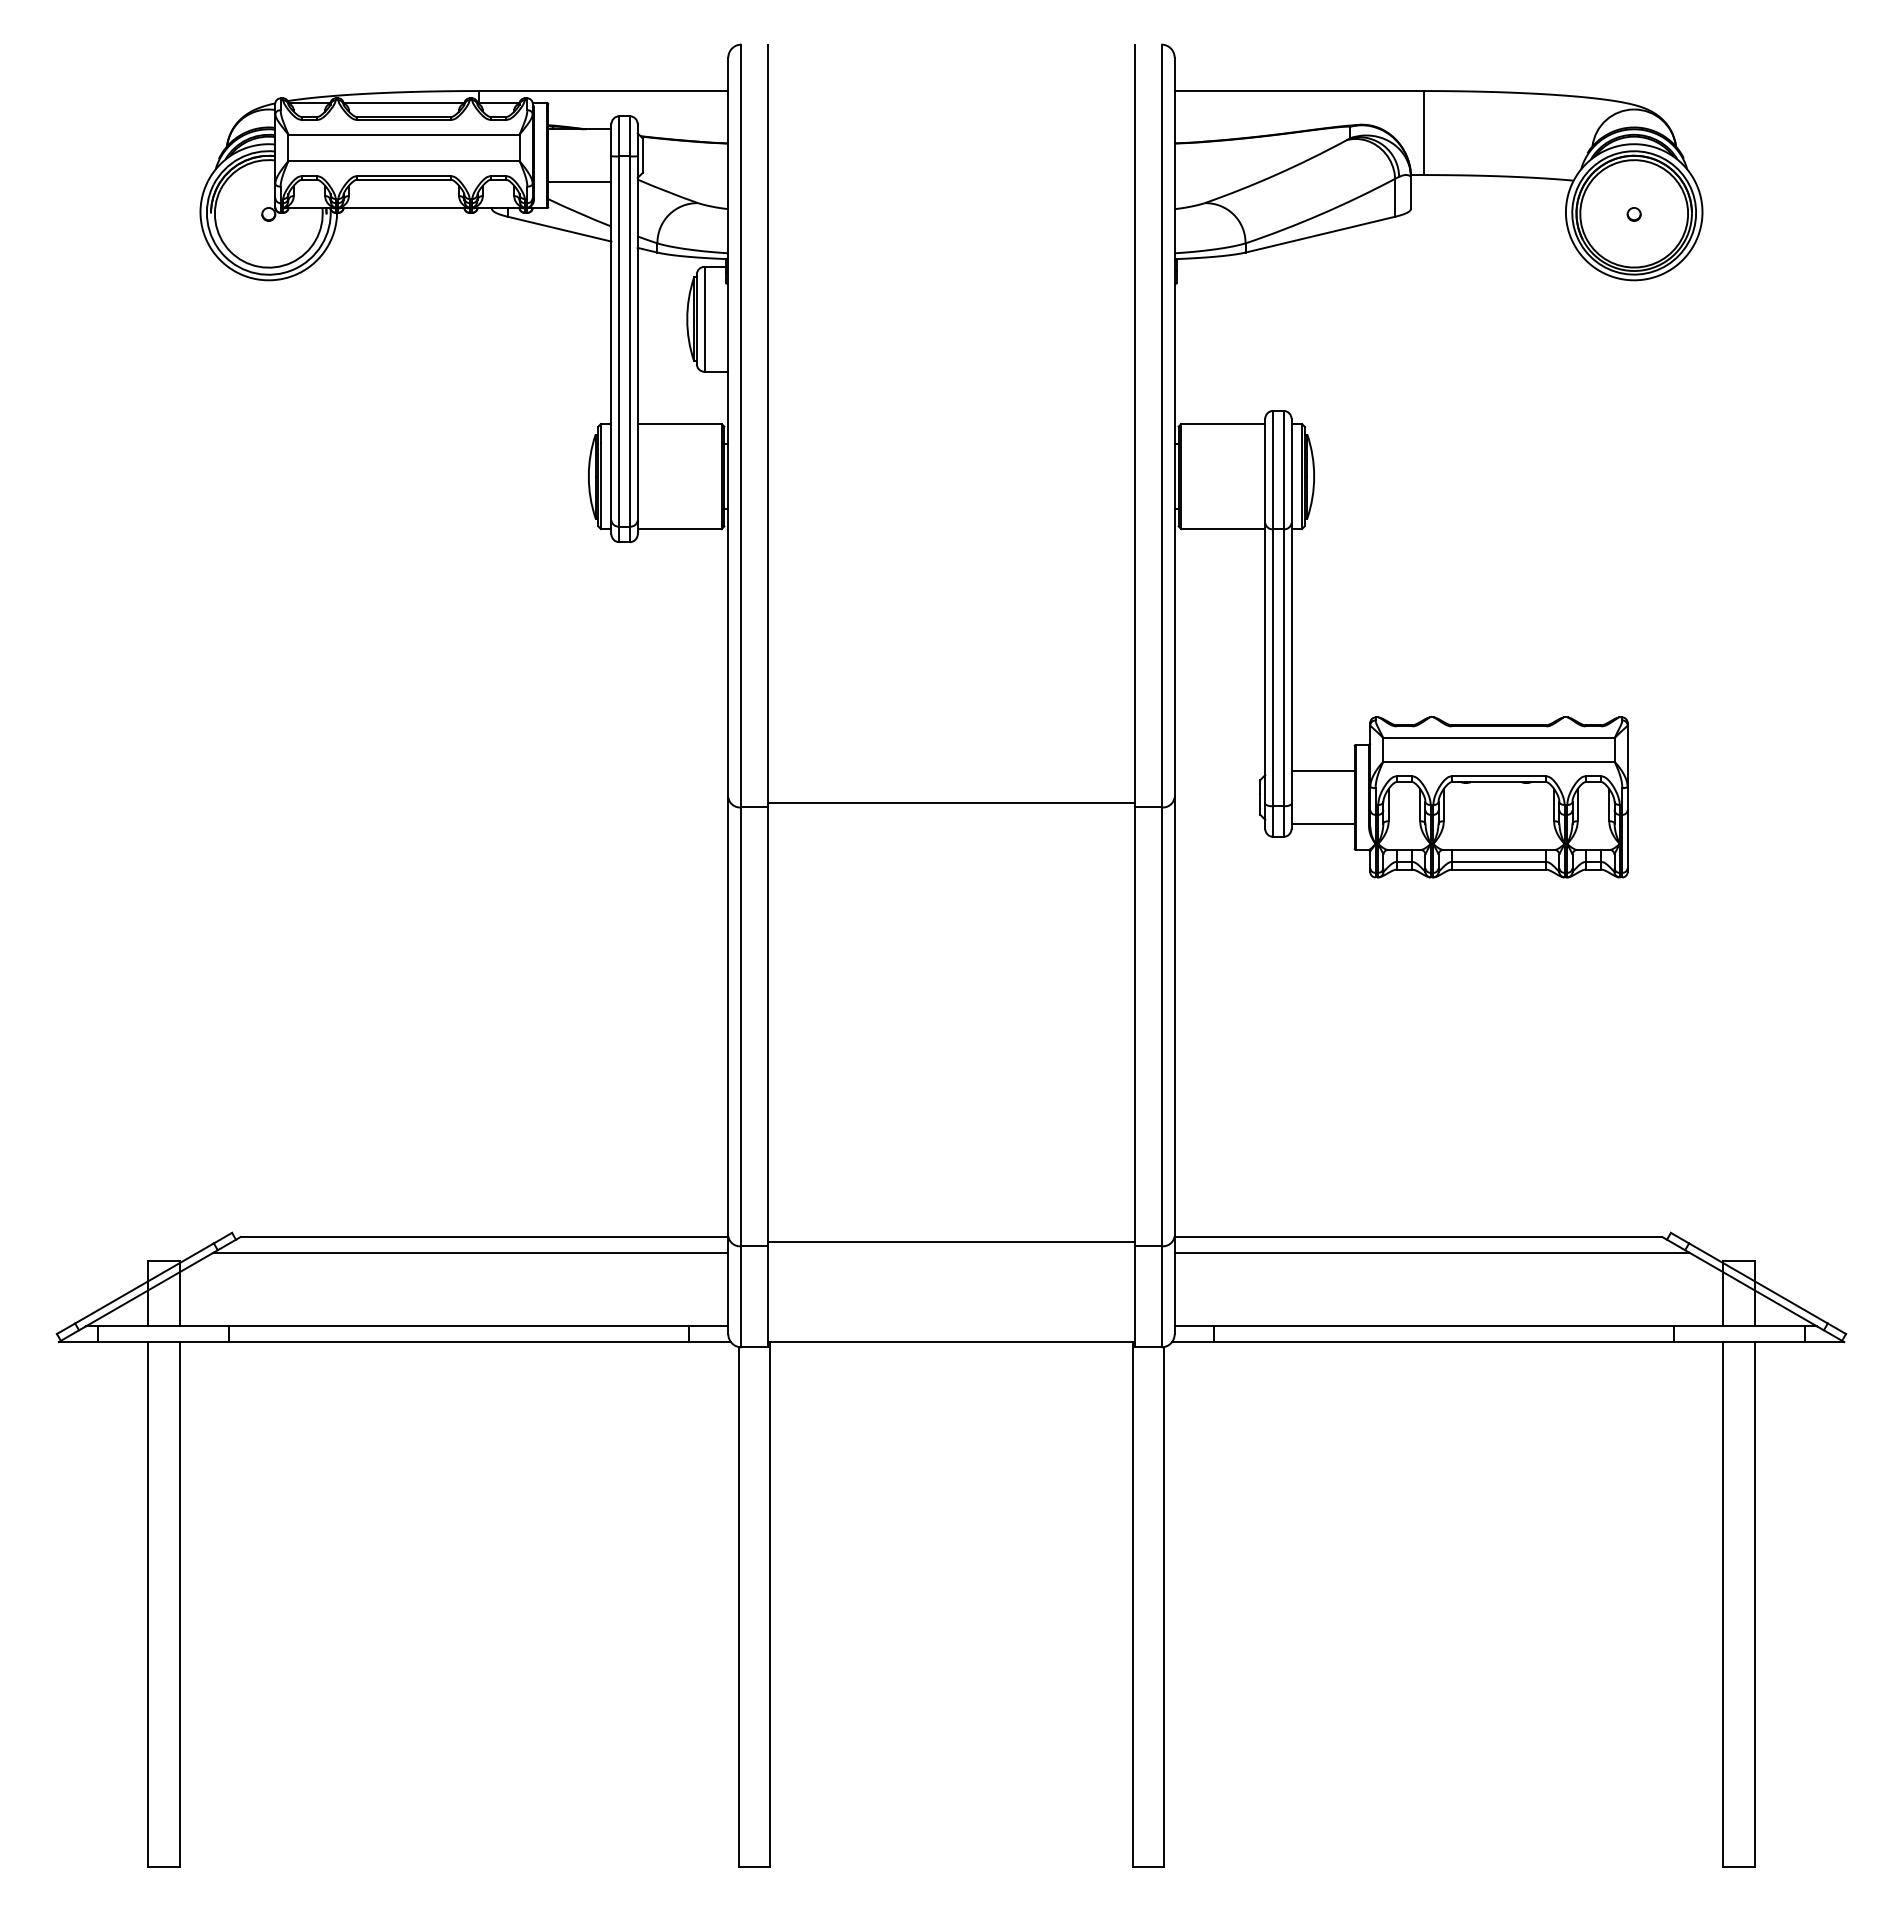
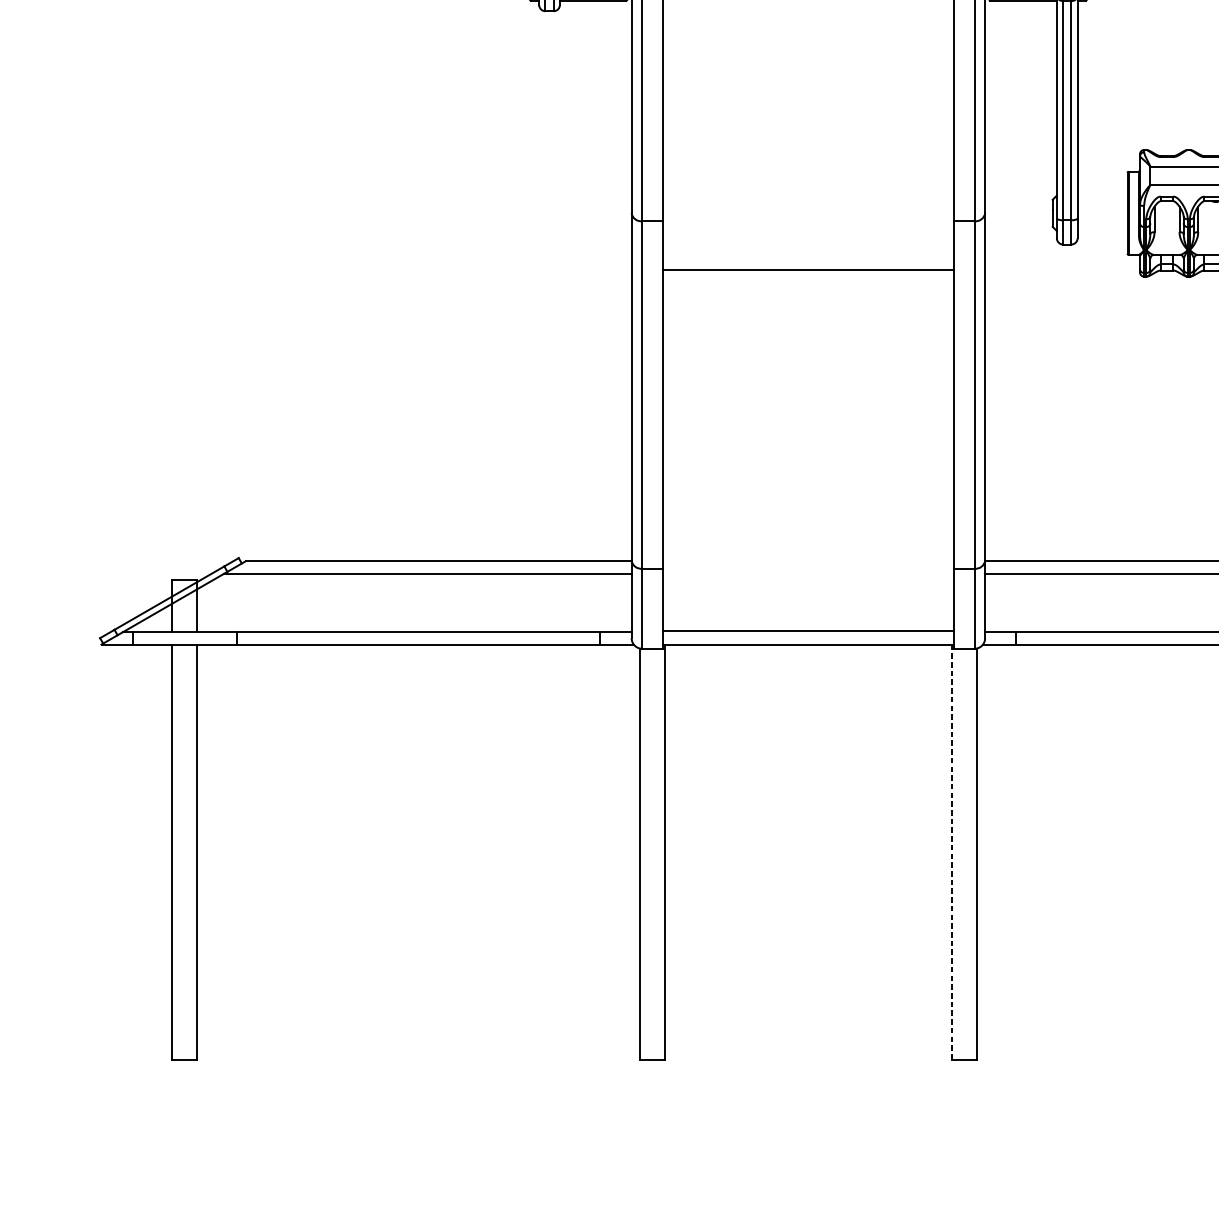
line: (1322, 771) -> (1102, 192), removed
line: (951, 803) -> (808, 270), moved
line: (1322, 823) -> (1102, 233), removed
line: (951, 1242) -> (808, 631), moved
line: (1132, 1604) -> (951, 852), solid -> dashed

